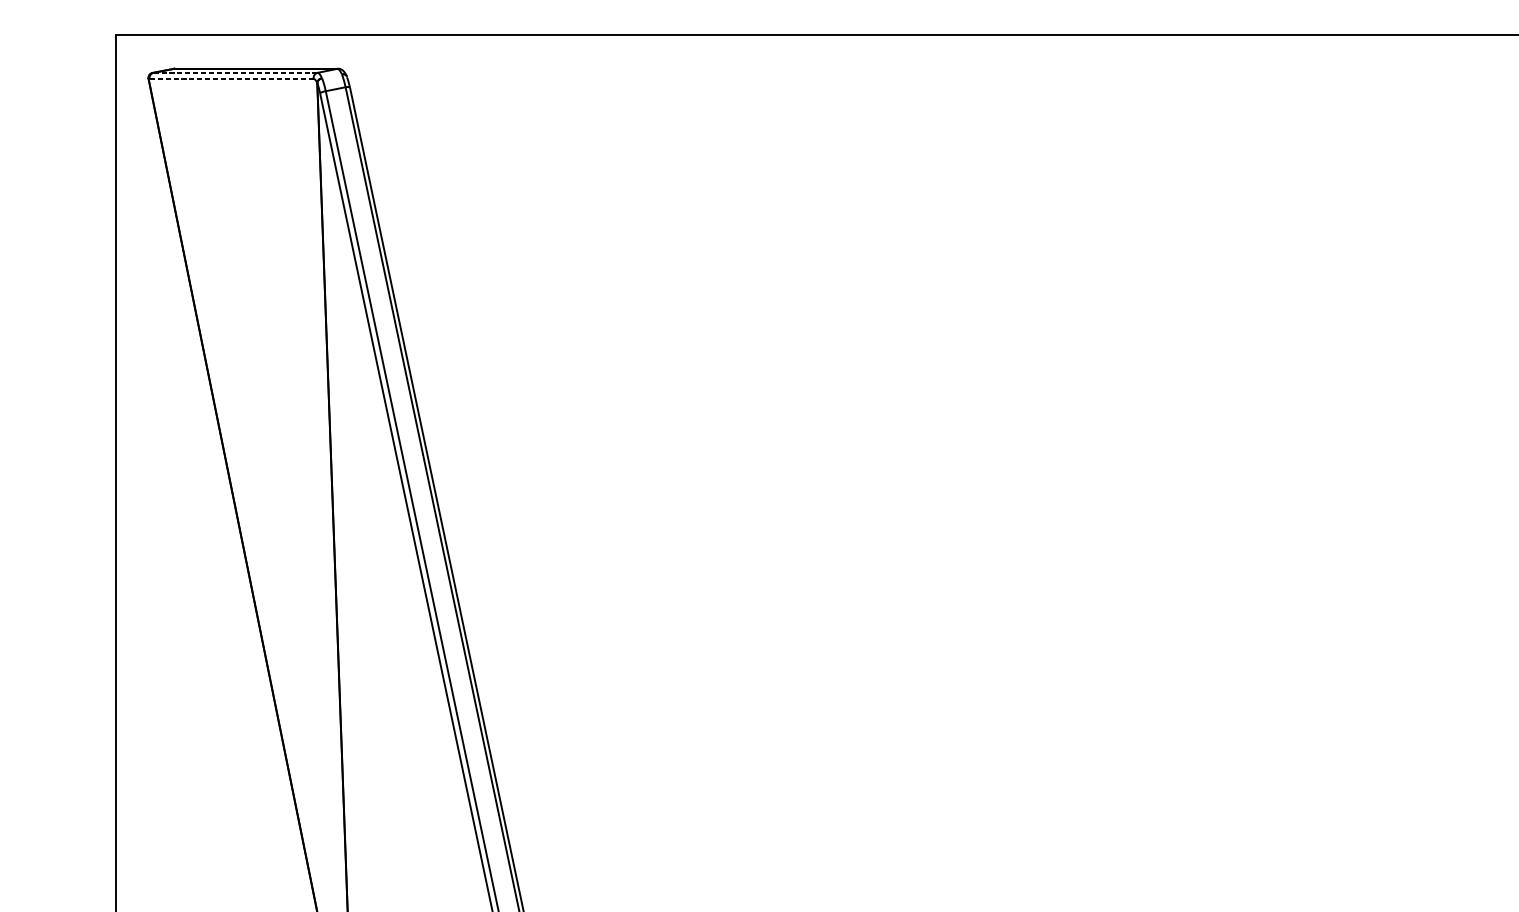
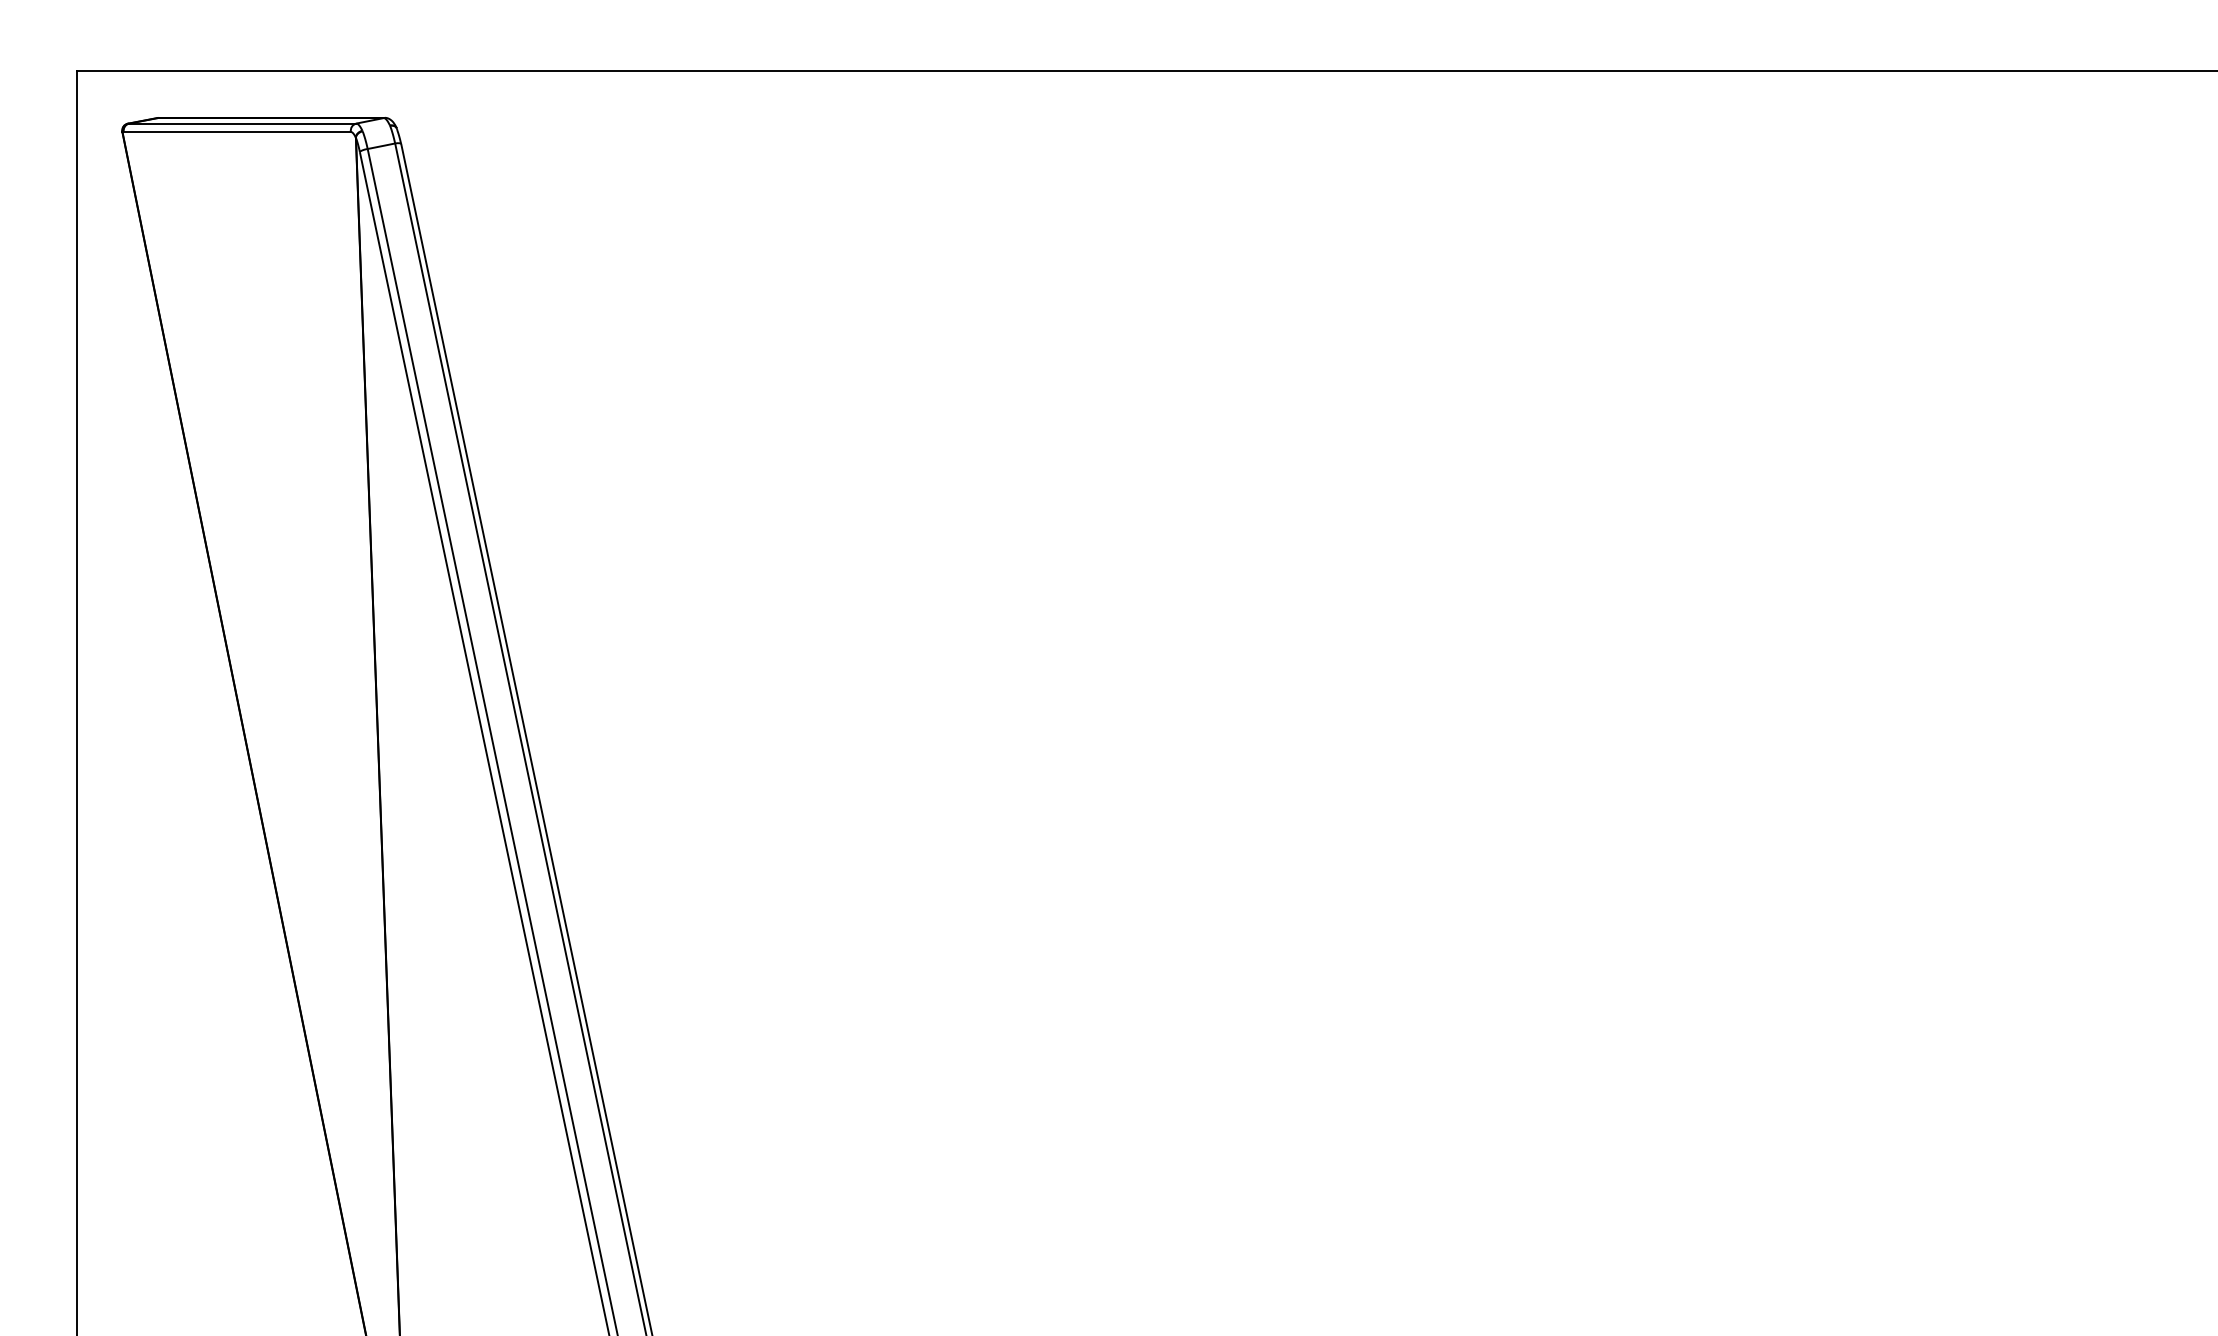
line: (235, 72) -> (242, 123), dashed -> solid
line: (231, 78) -> (237, 131), dashed -> solid

